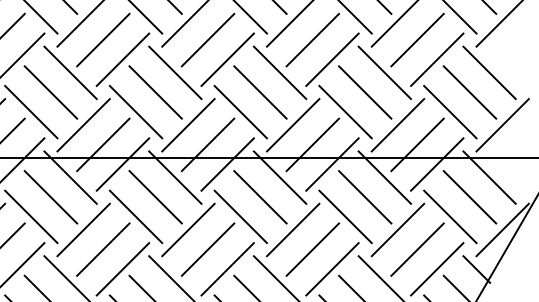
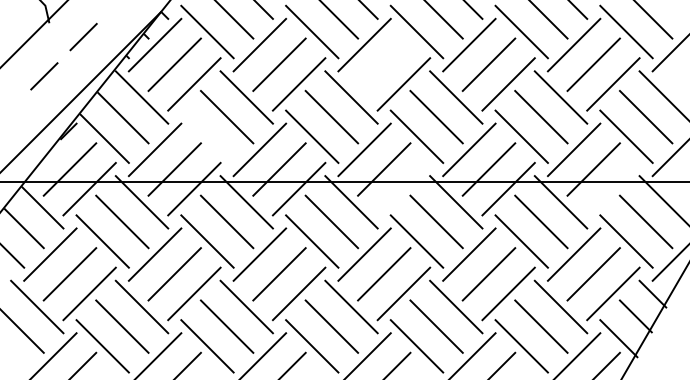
line: (208, 39) -> (384, 64), removed
line: (31, 111) -> (207, 136), removed
line: (227, 163) -> (403, 188), removed
line: (437, 163) -> (613, 188), removed

